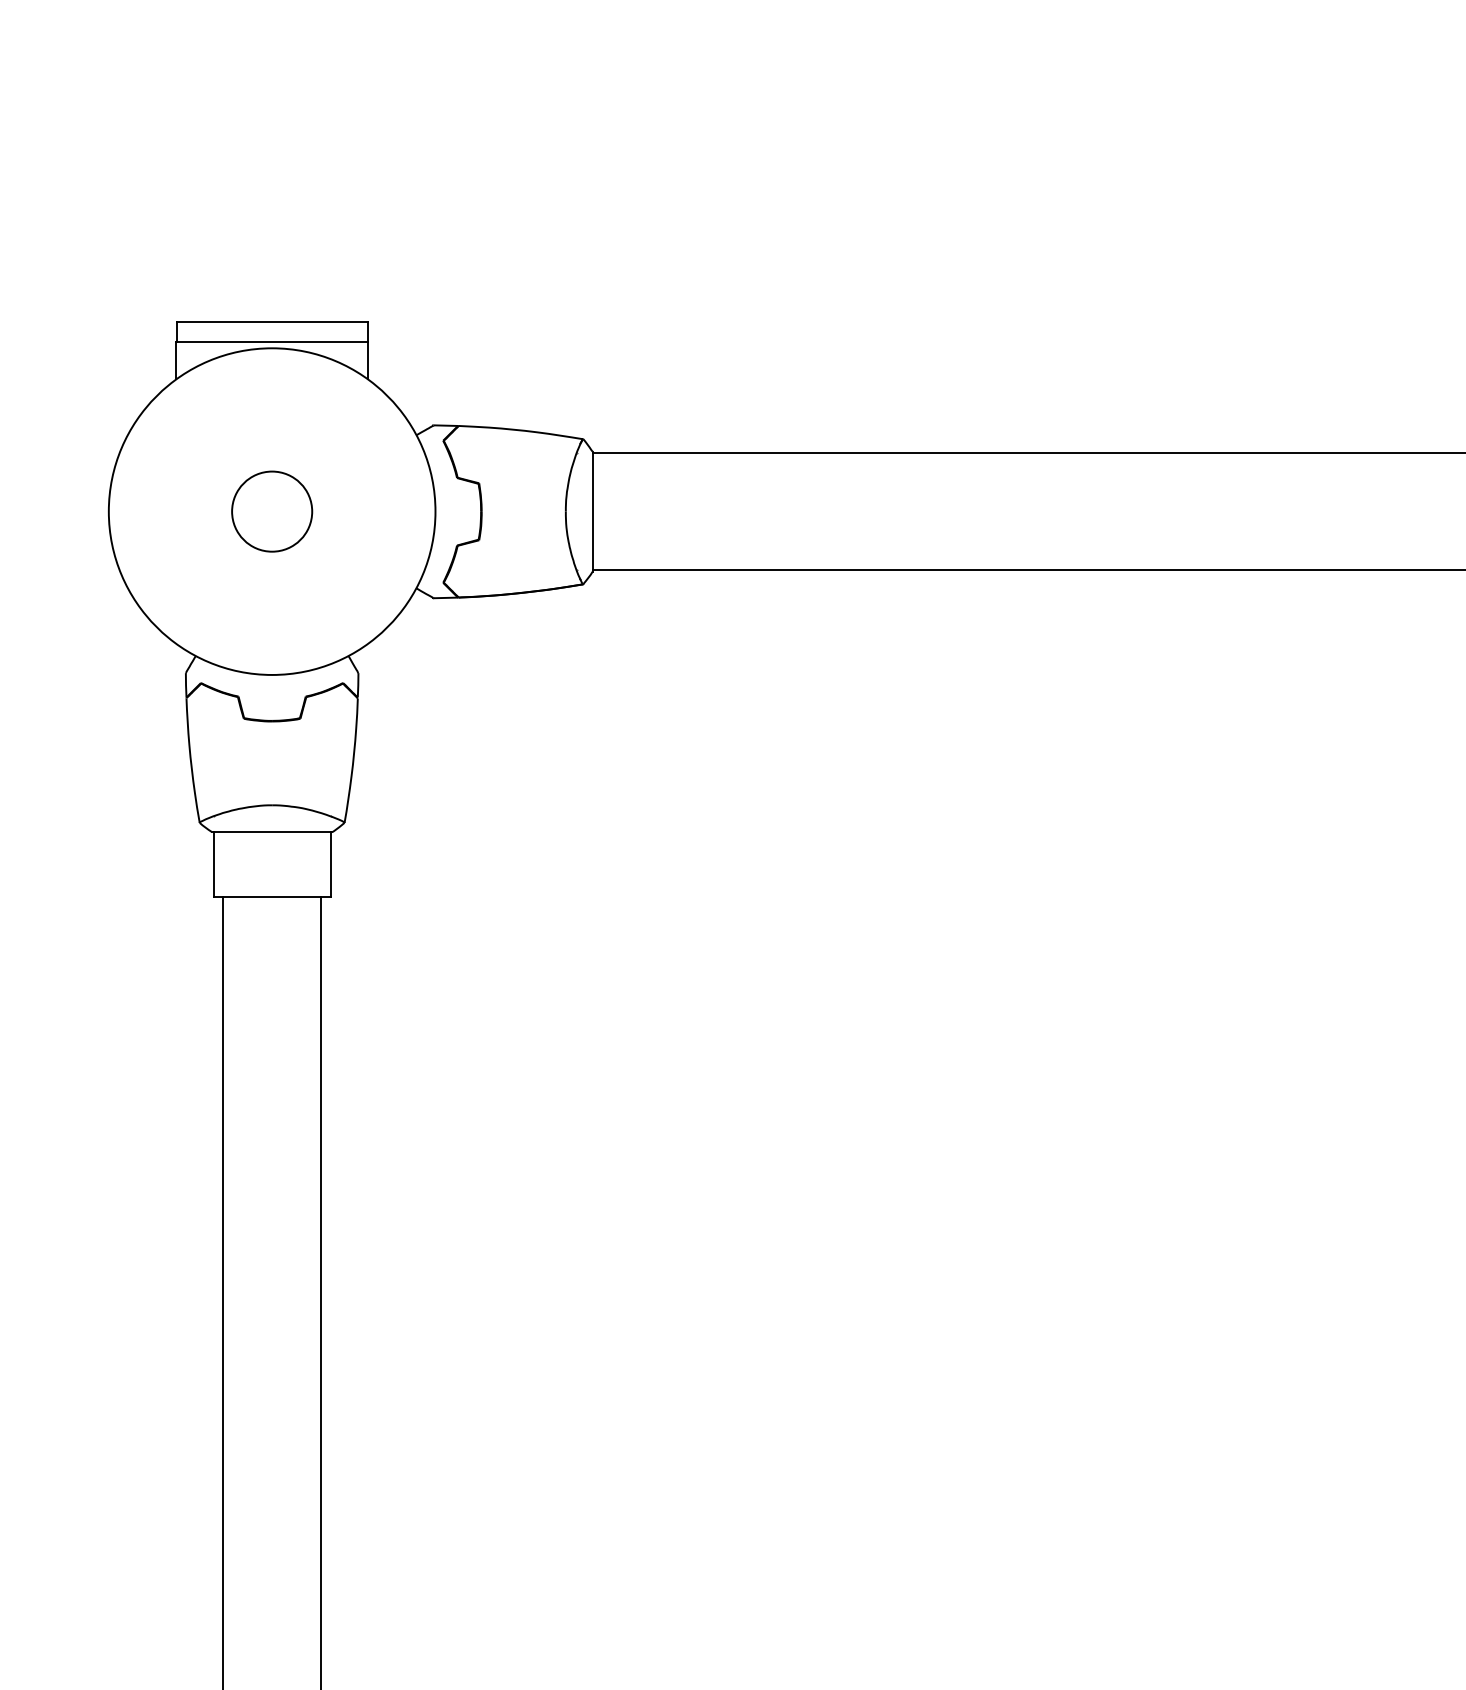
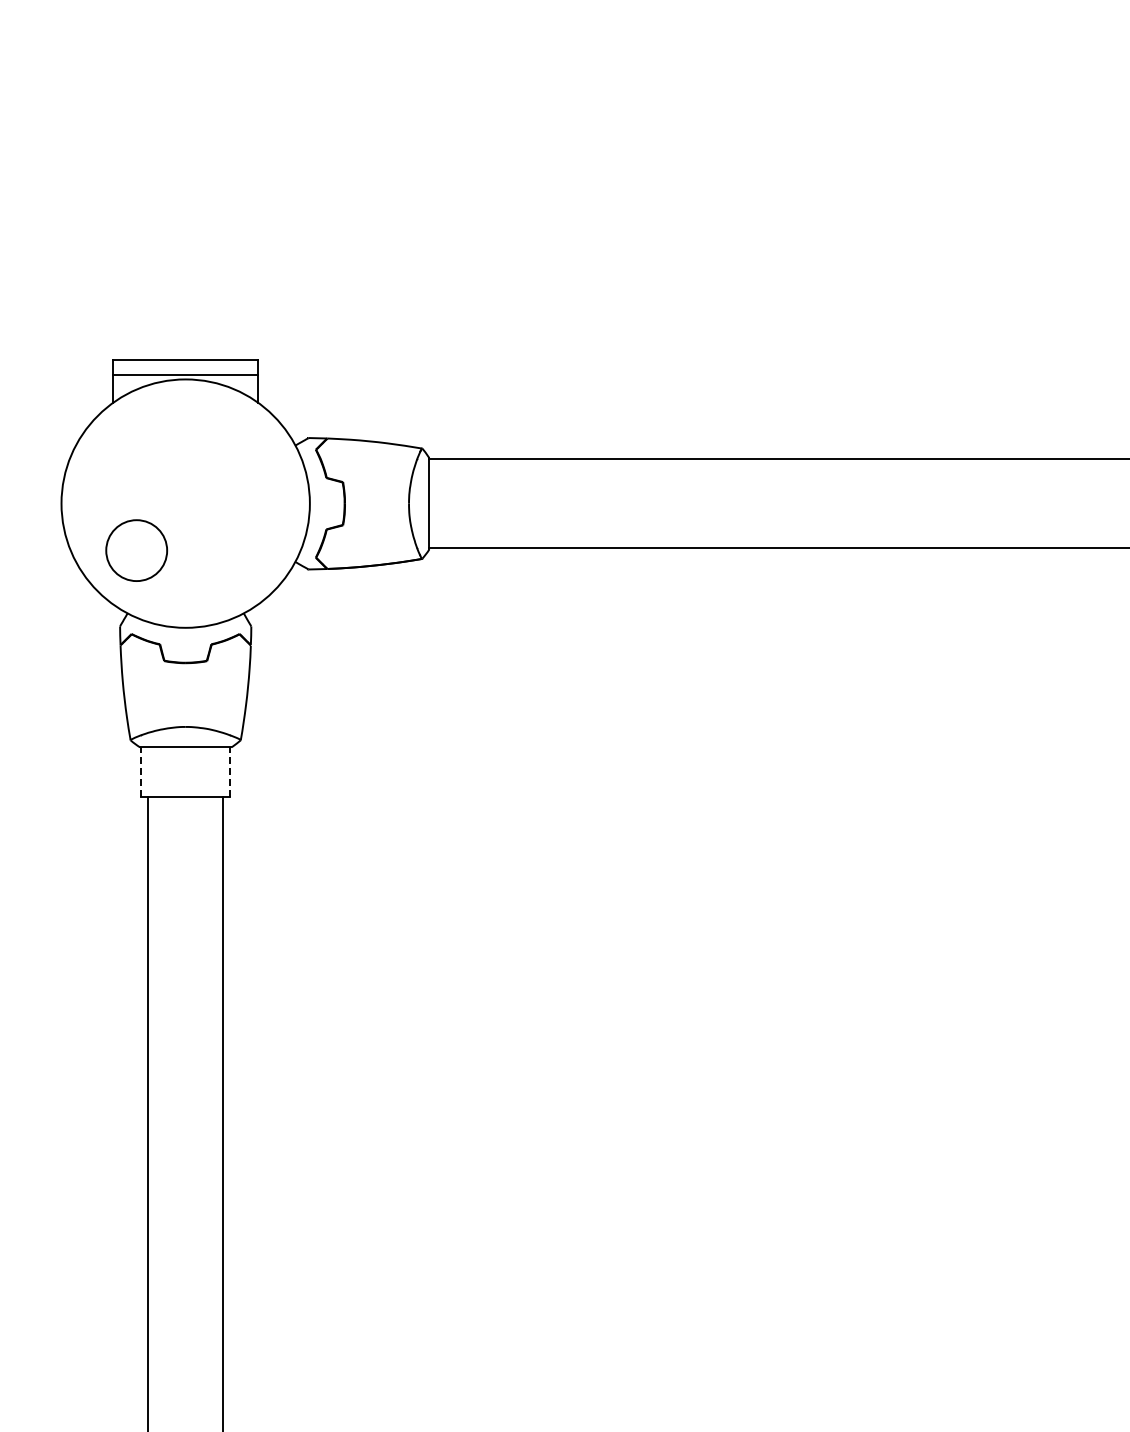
circle: (271, 511) -> (136, 550), moved
line: (214, 863) -> (141, 771), solid -> dashed
line: (331, 863) -> (230, 771), solid -> dashed

